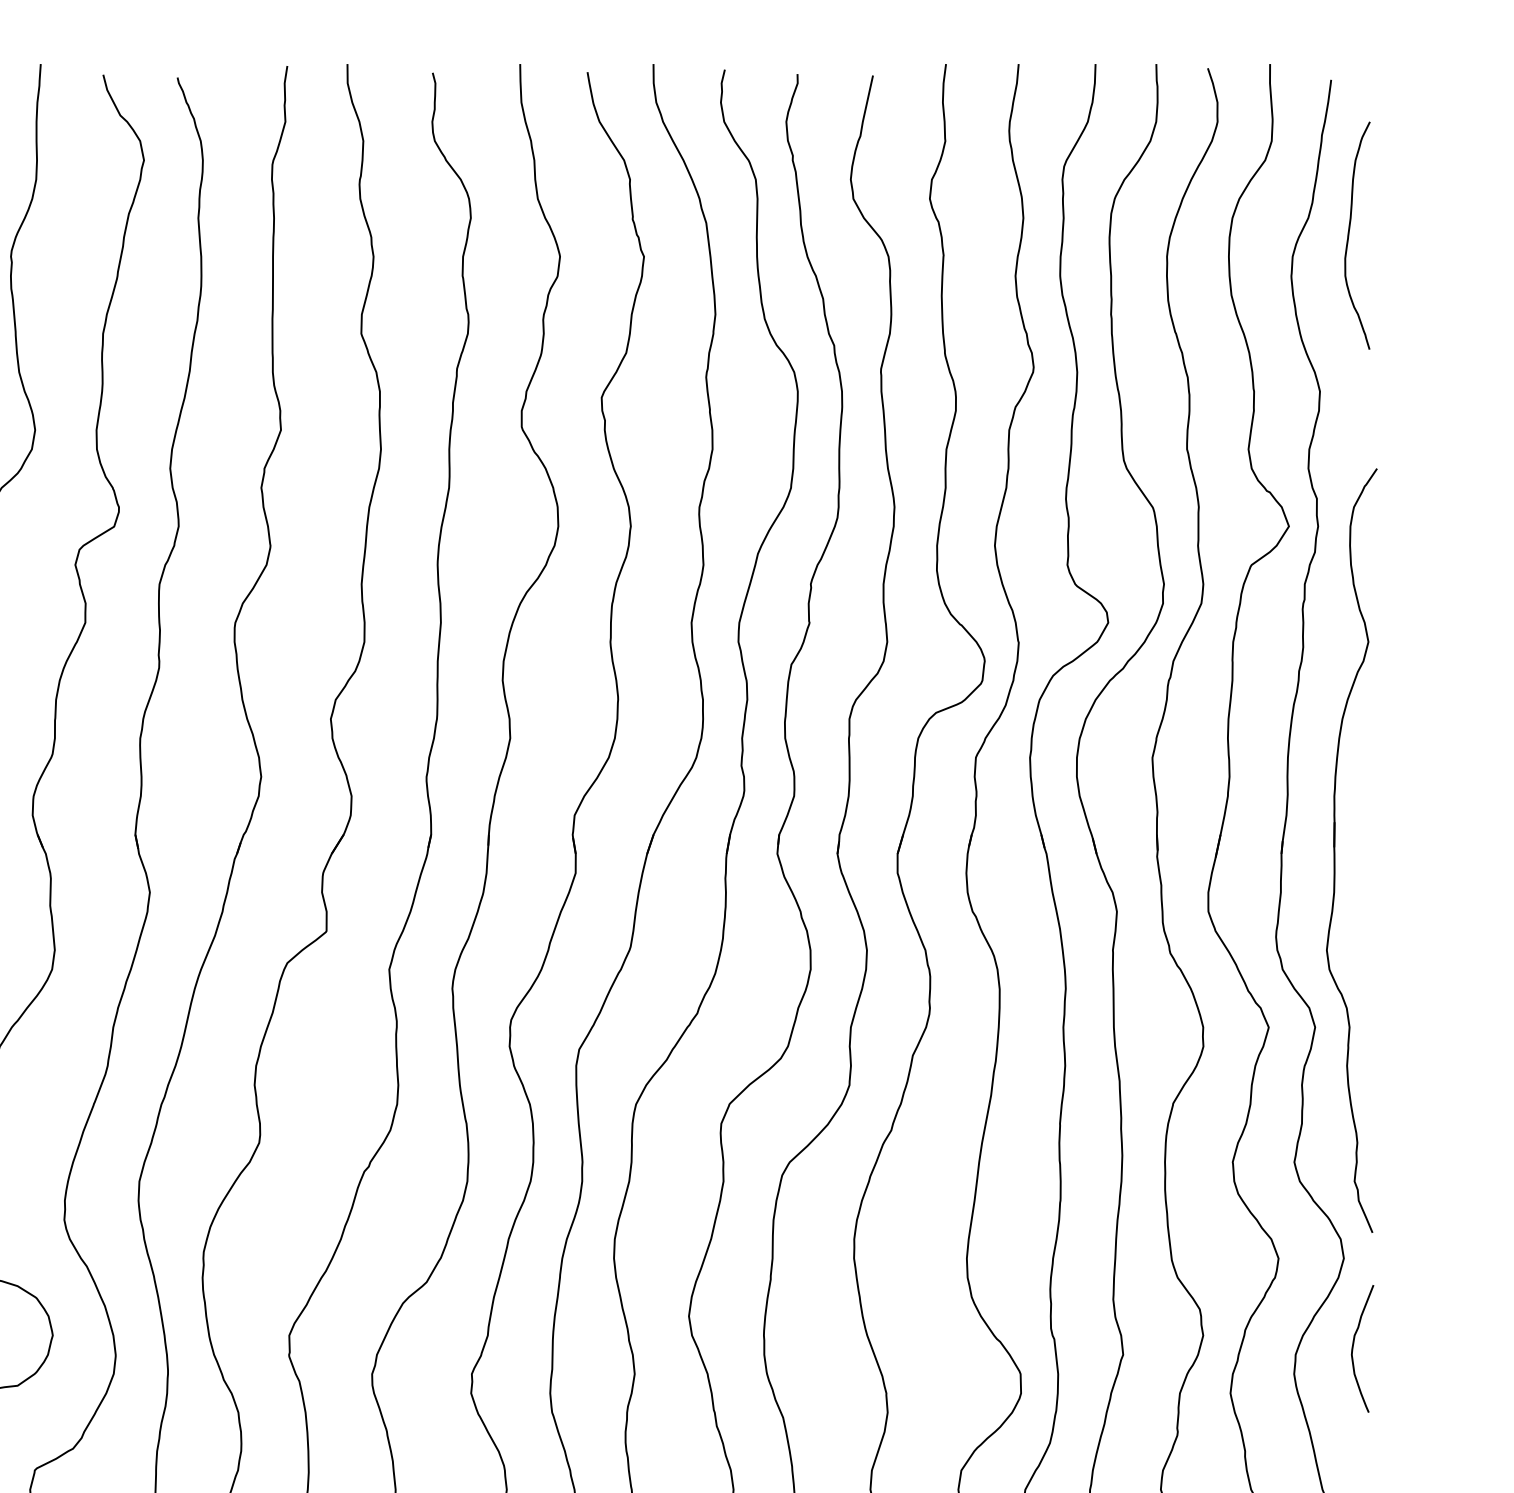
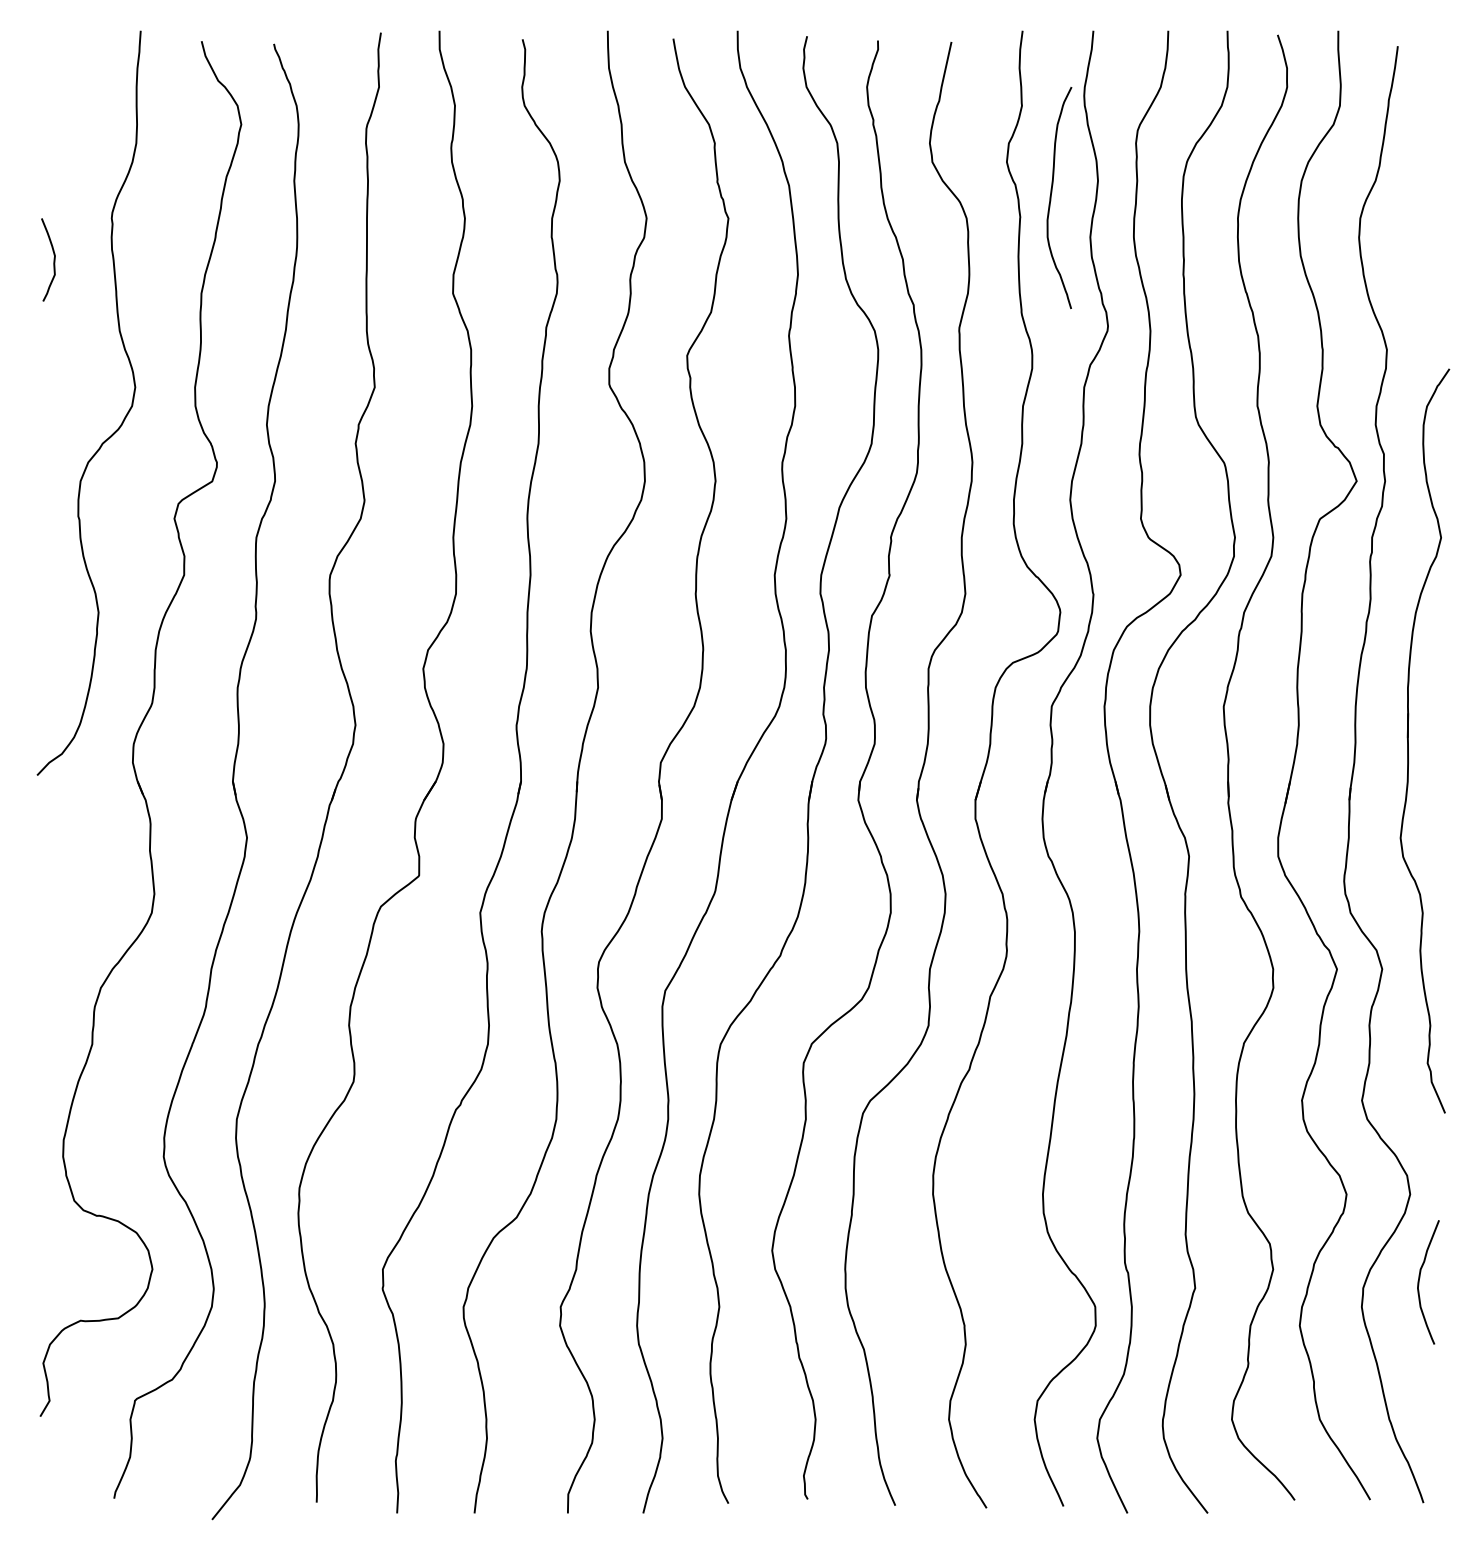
curve: (1349, 236) -> (1051, 198), moved
part: (1334, 850) -> (1408, 740), moved

